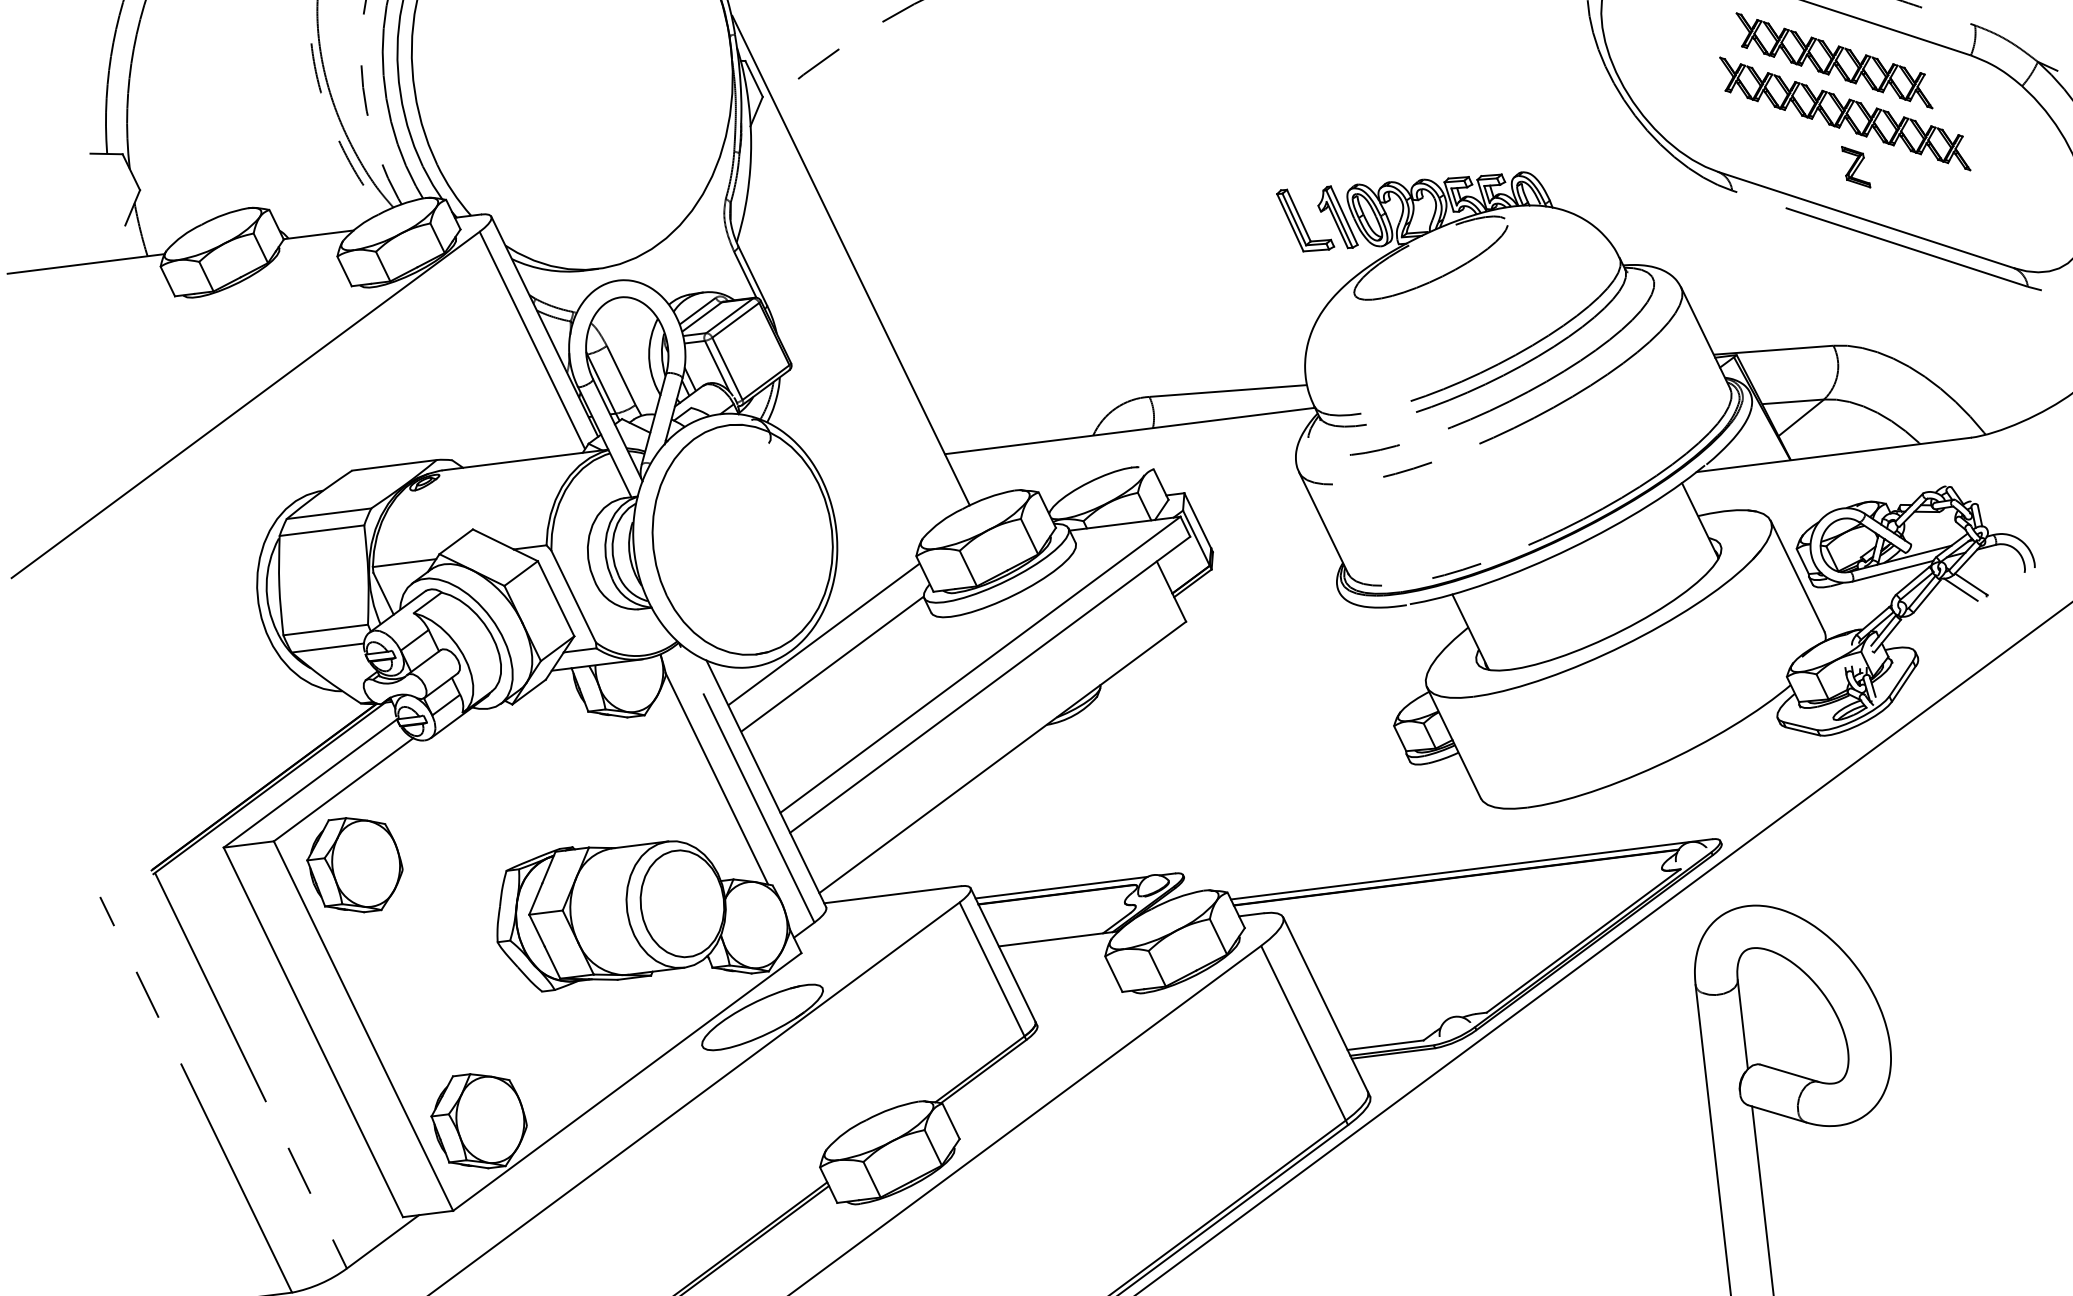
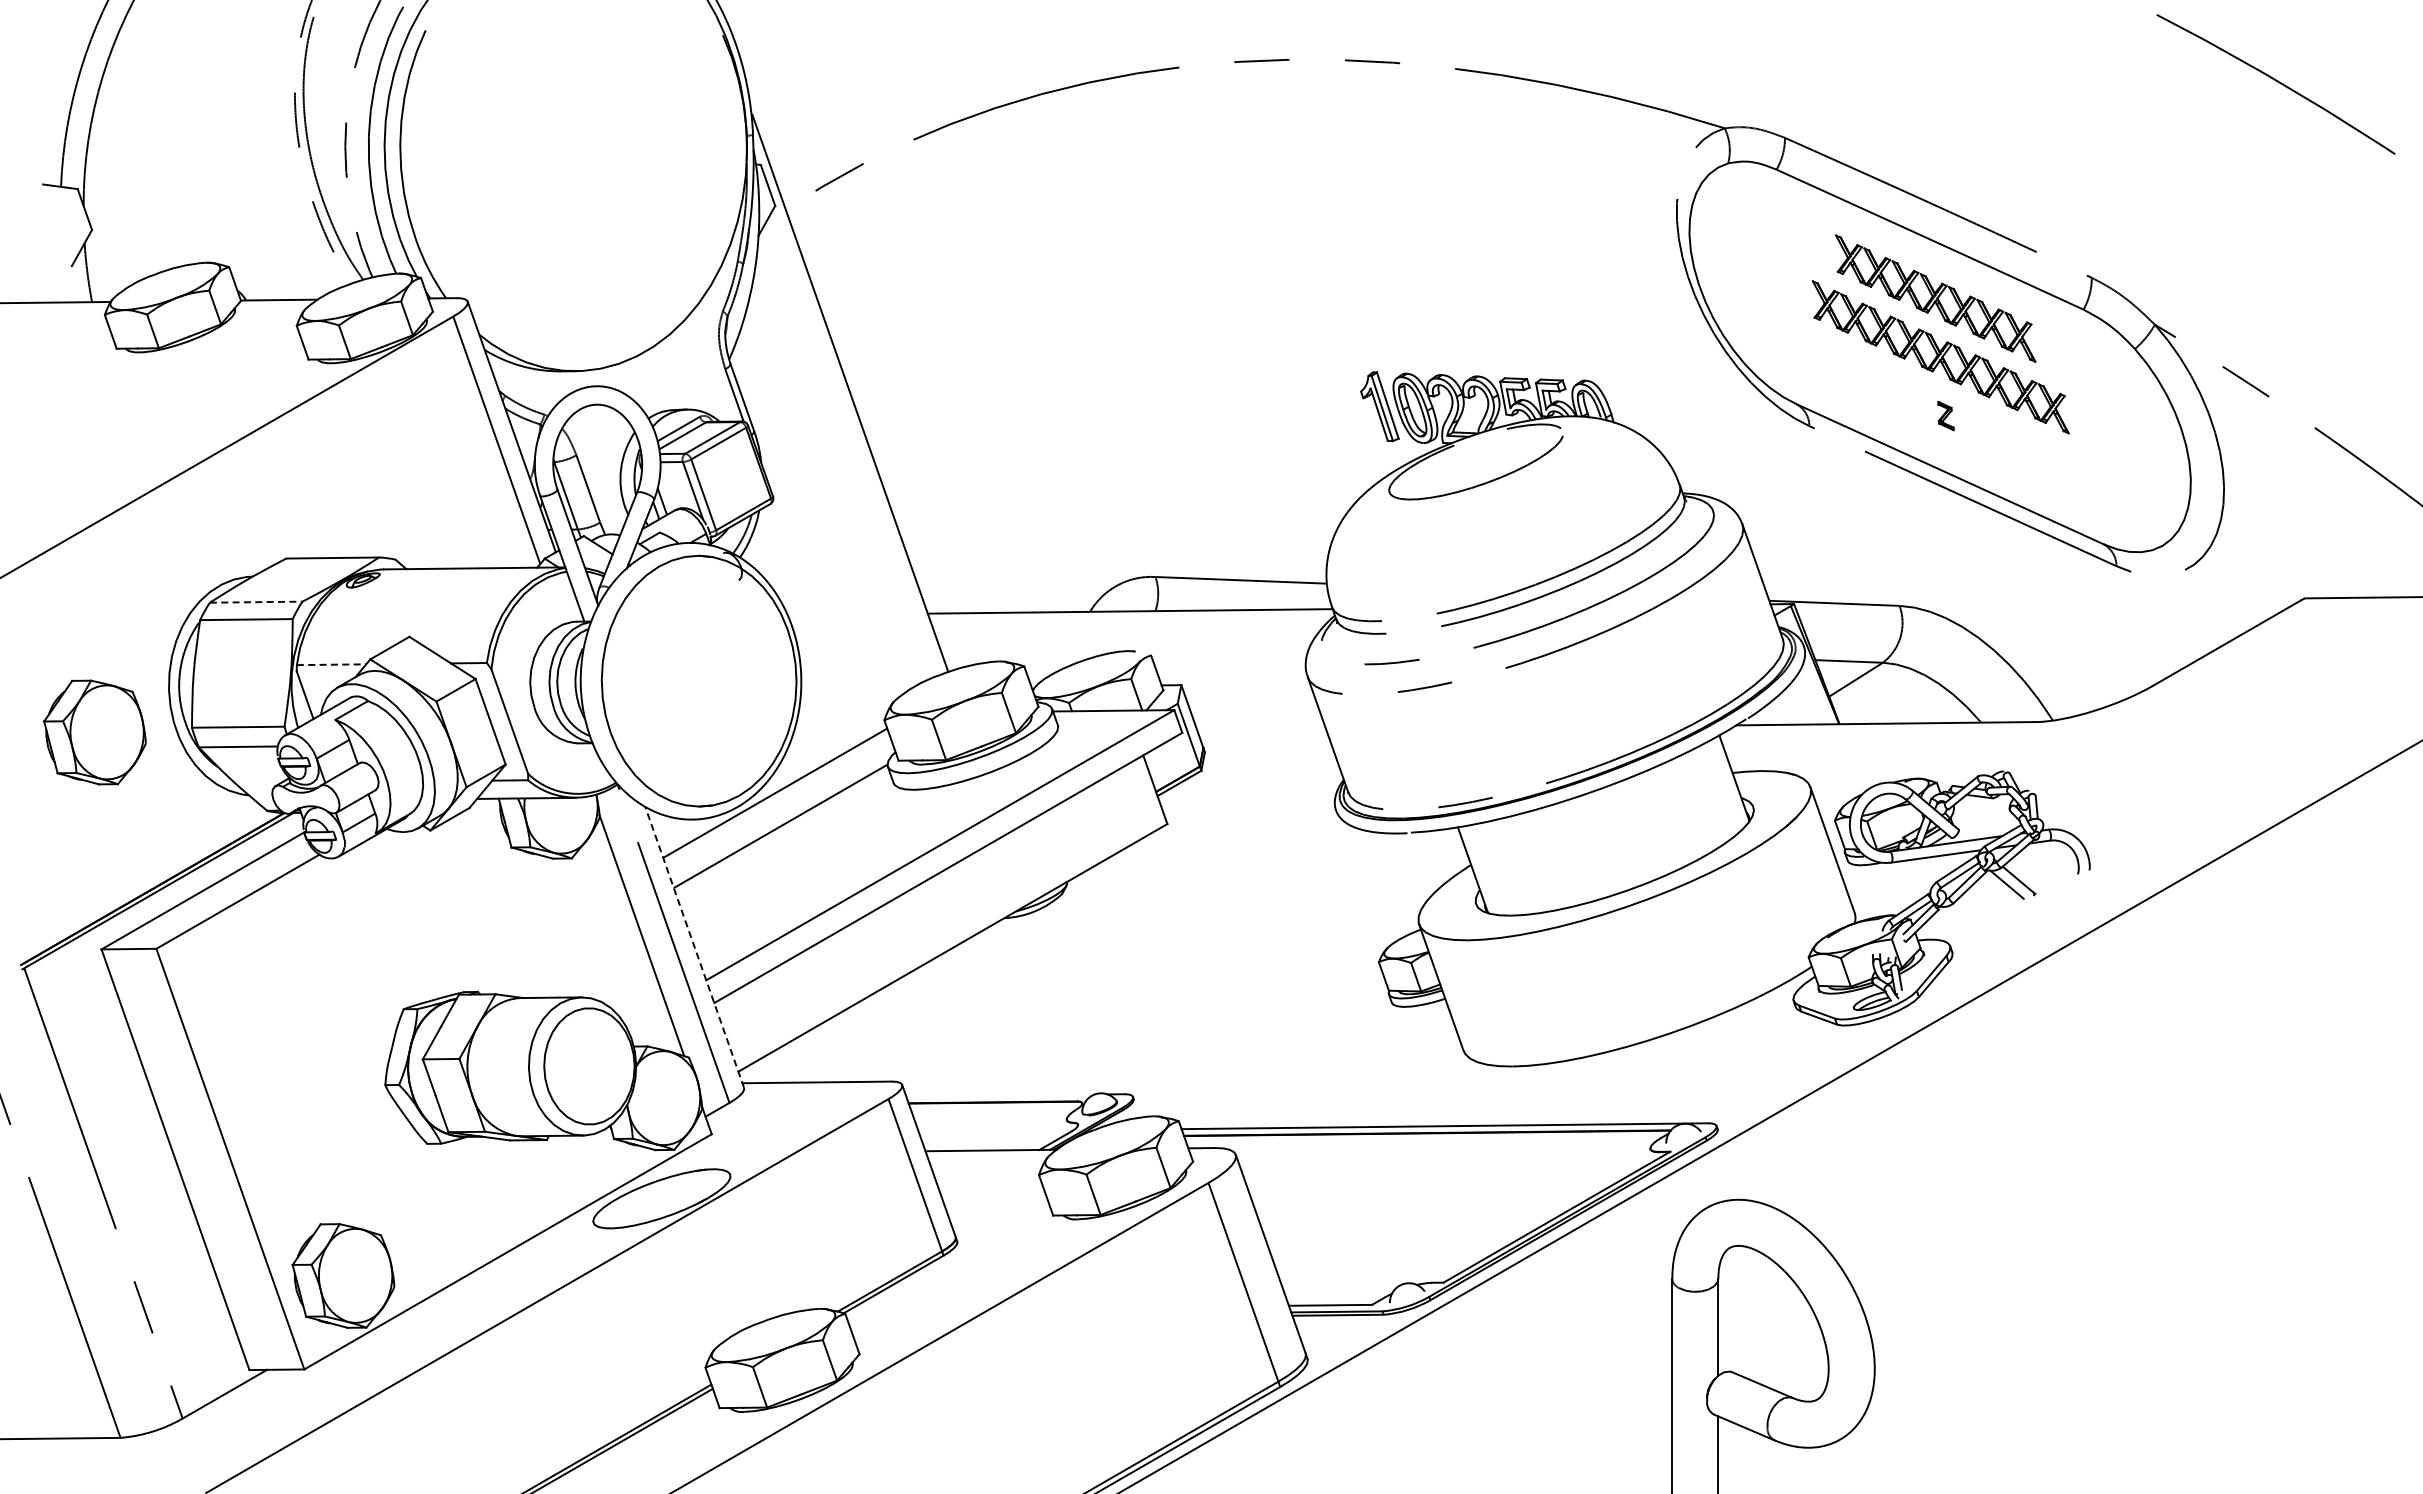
part: (1855, 166) -> (1945, 415), size x0.6
part: (1305, 220) -> (1345, 405), removed
line: (329, 513) -> (256, 602), solid -> dashed
line: (404, 562) -> (331, 664), solid -> dashed
line: (766, 784) -> (694, 947), solid -> dashed
part: (354, 865) -> (94, 732), moved
line: (1061, 887) -> (1000, 1095), removed

